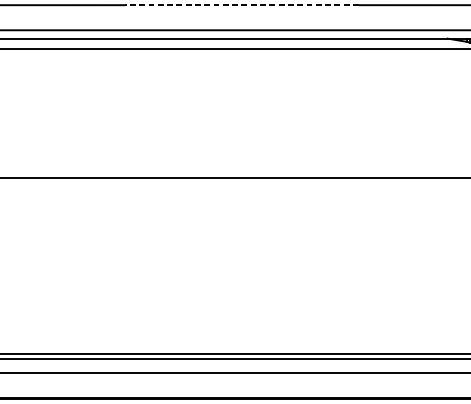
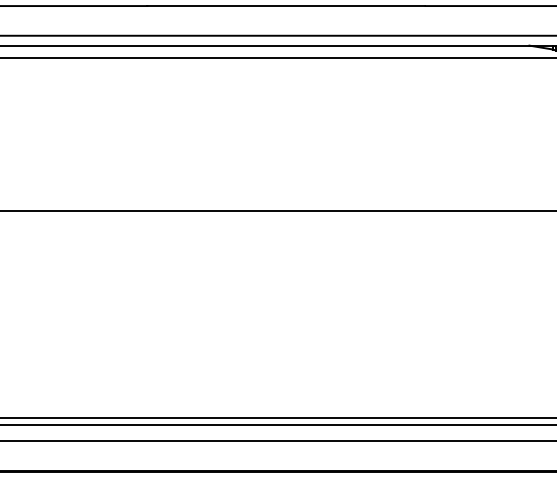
line: (241, 5) -> (285, 6), dashed -> solid

